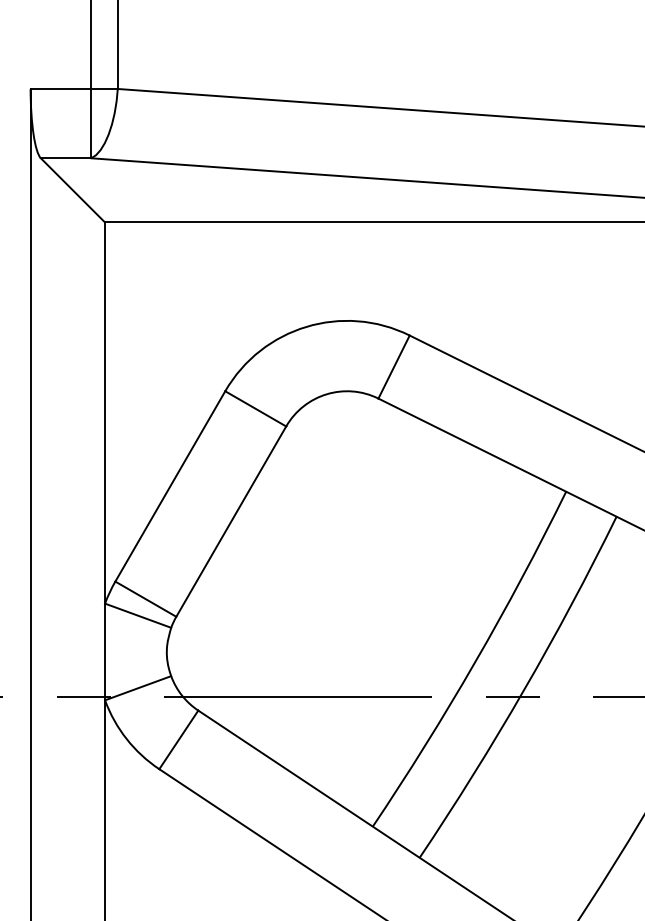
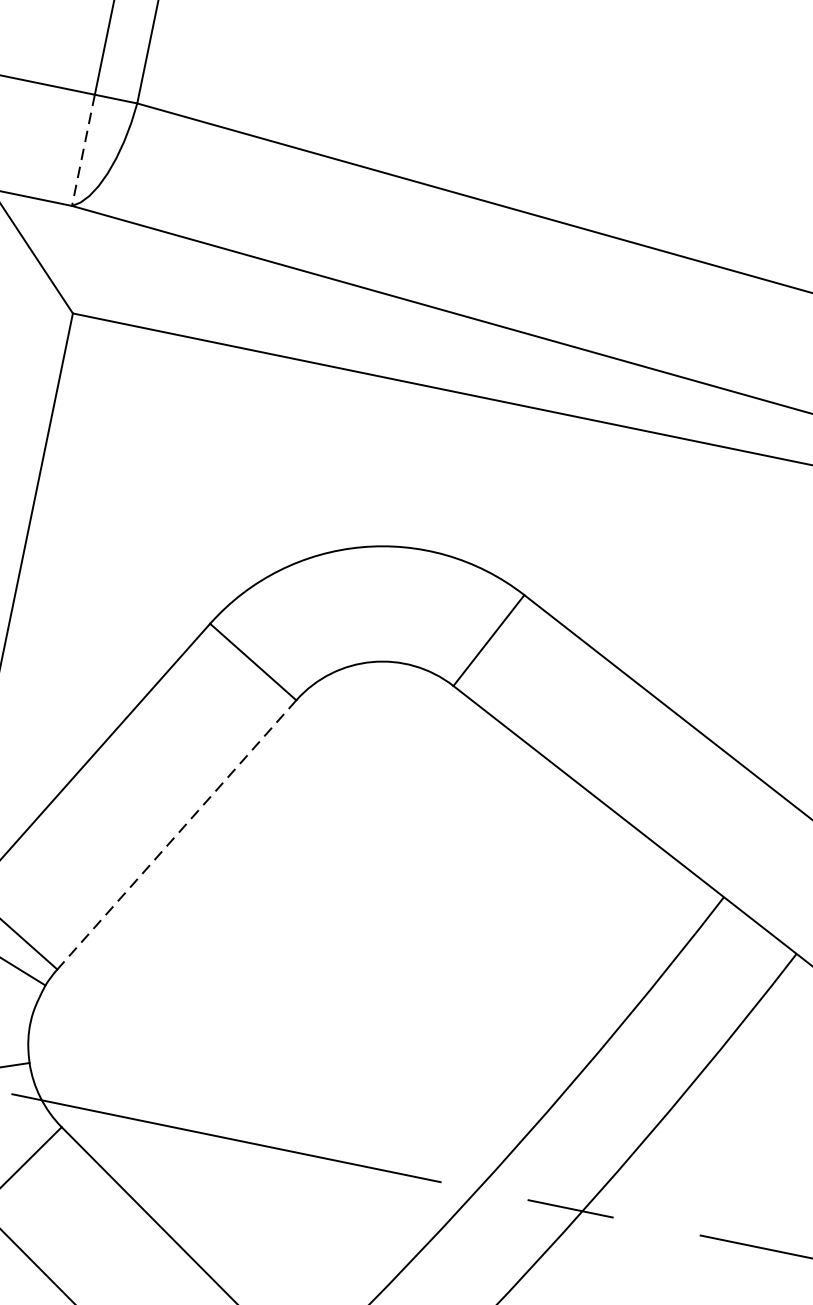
line: (91, 123) -> (83, 150), solid -> dashed
line: (231, 521) -> (177, 834), solid -> dashed

